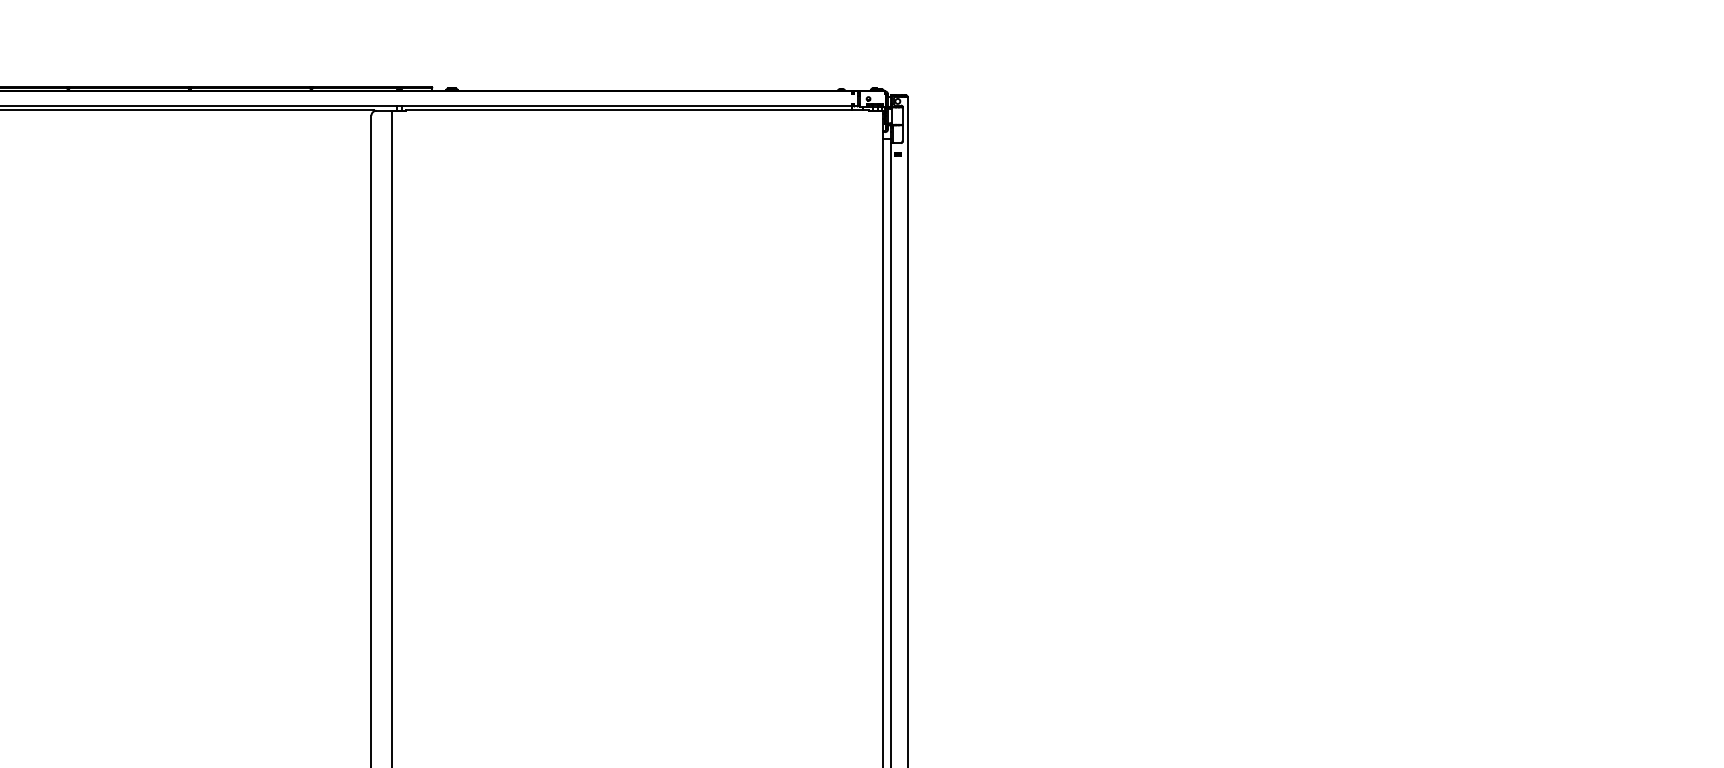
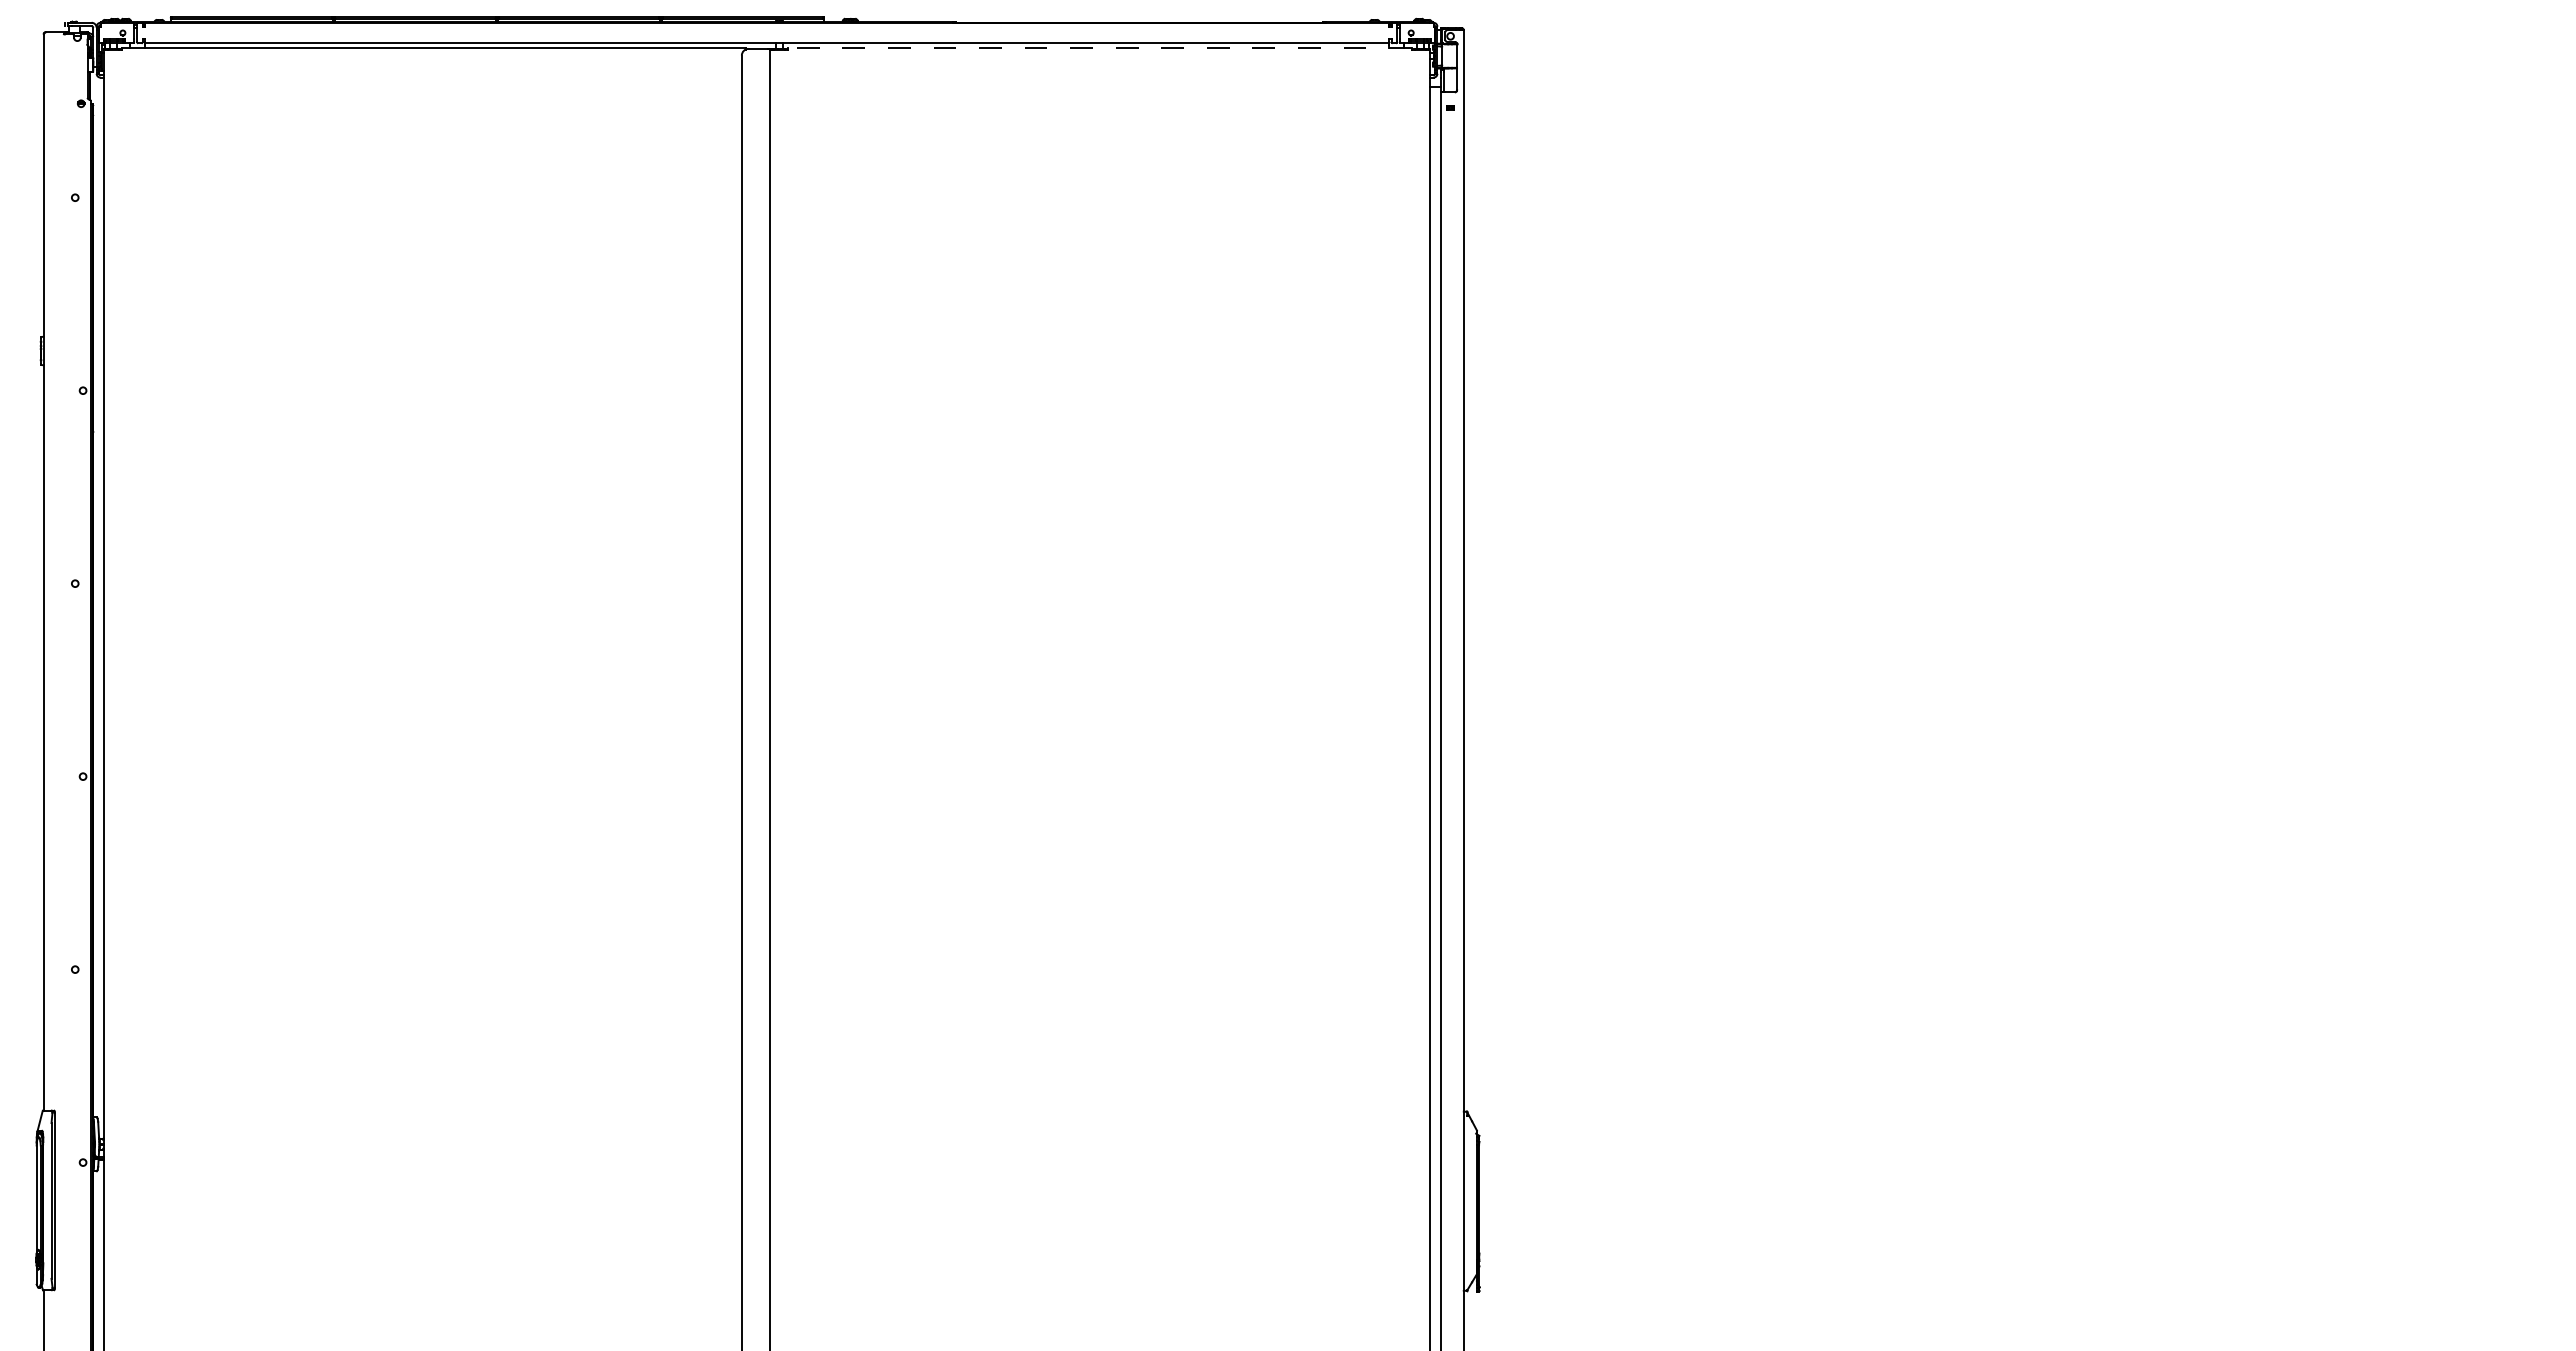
line: (637, 109) -> (1100, 47), solid -> dashed

